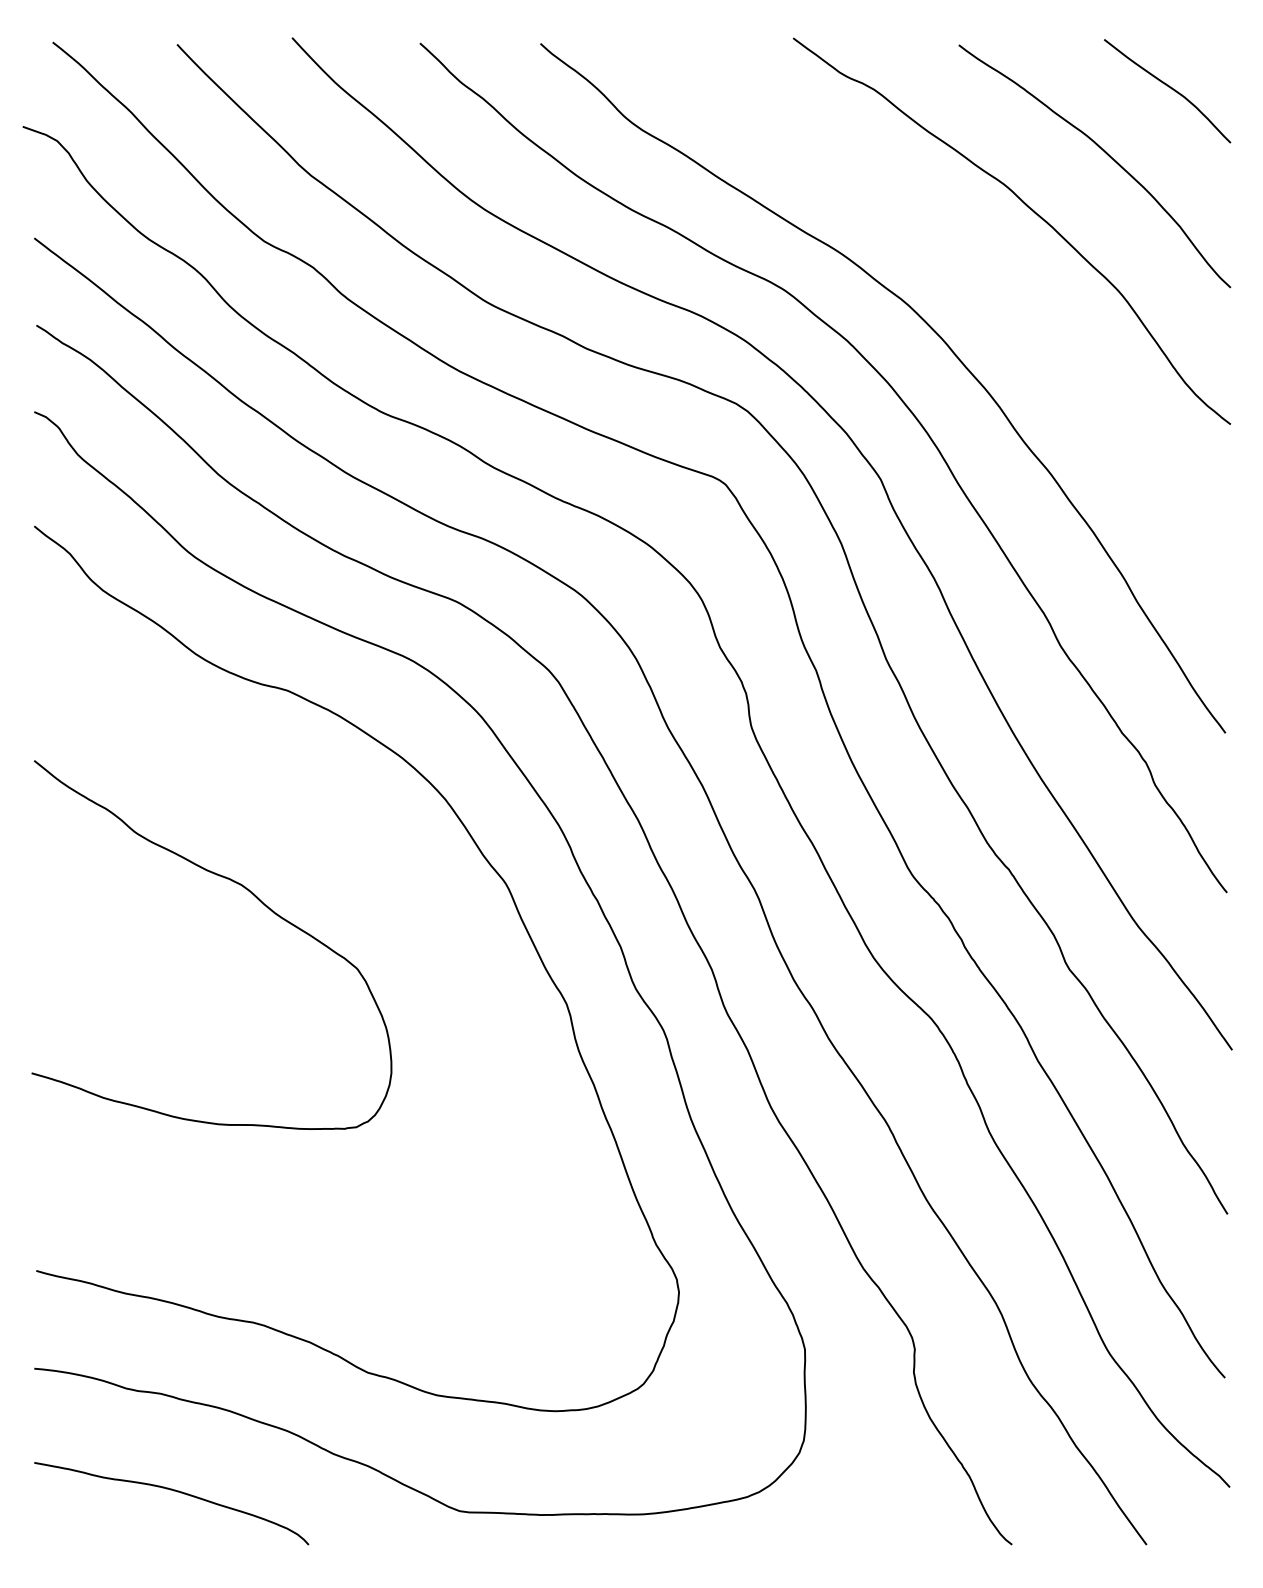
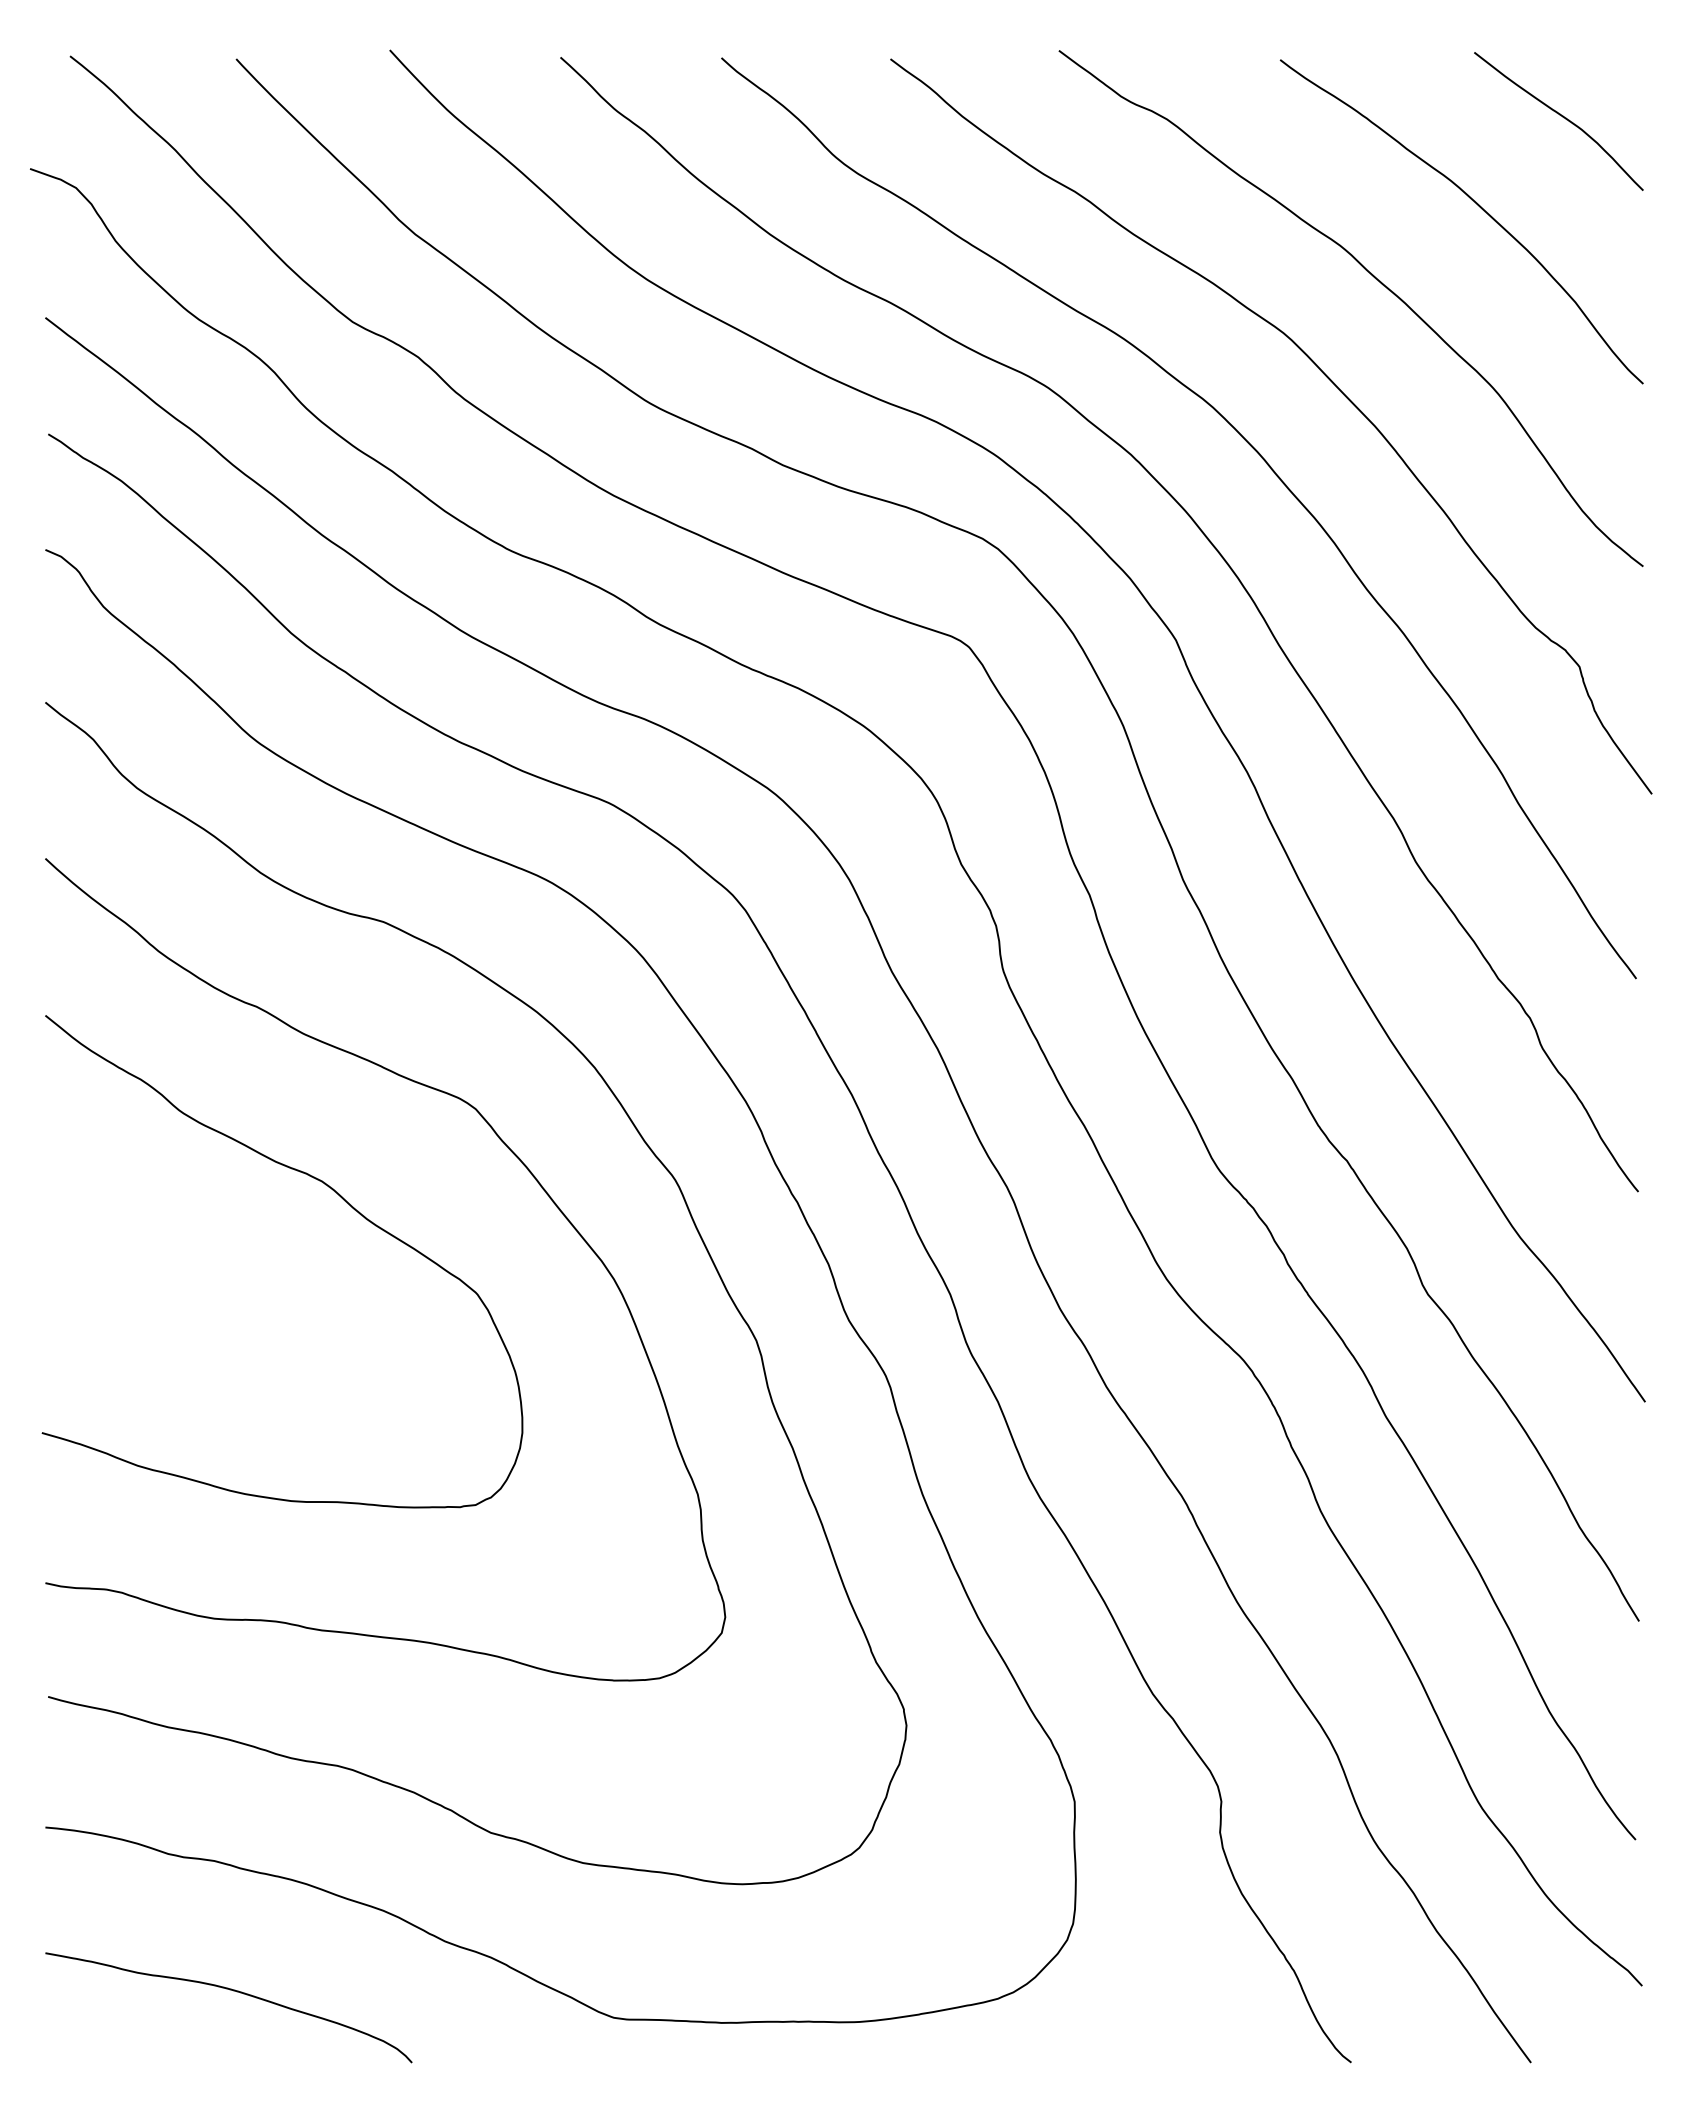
curve: (991, 280) -> (1323, 374), added
curve: (381, 861) -> (508, 1149), added

